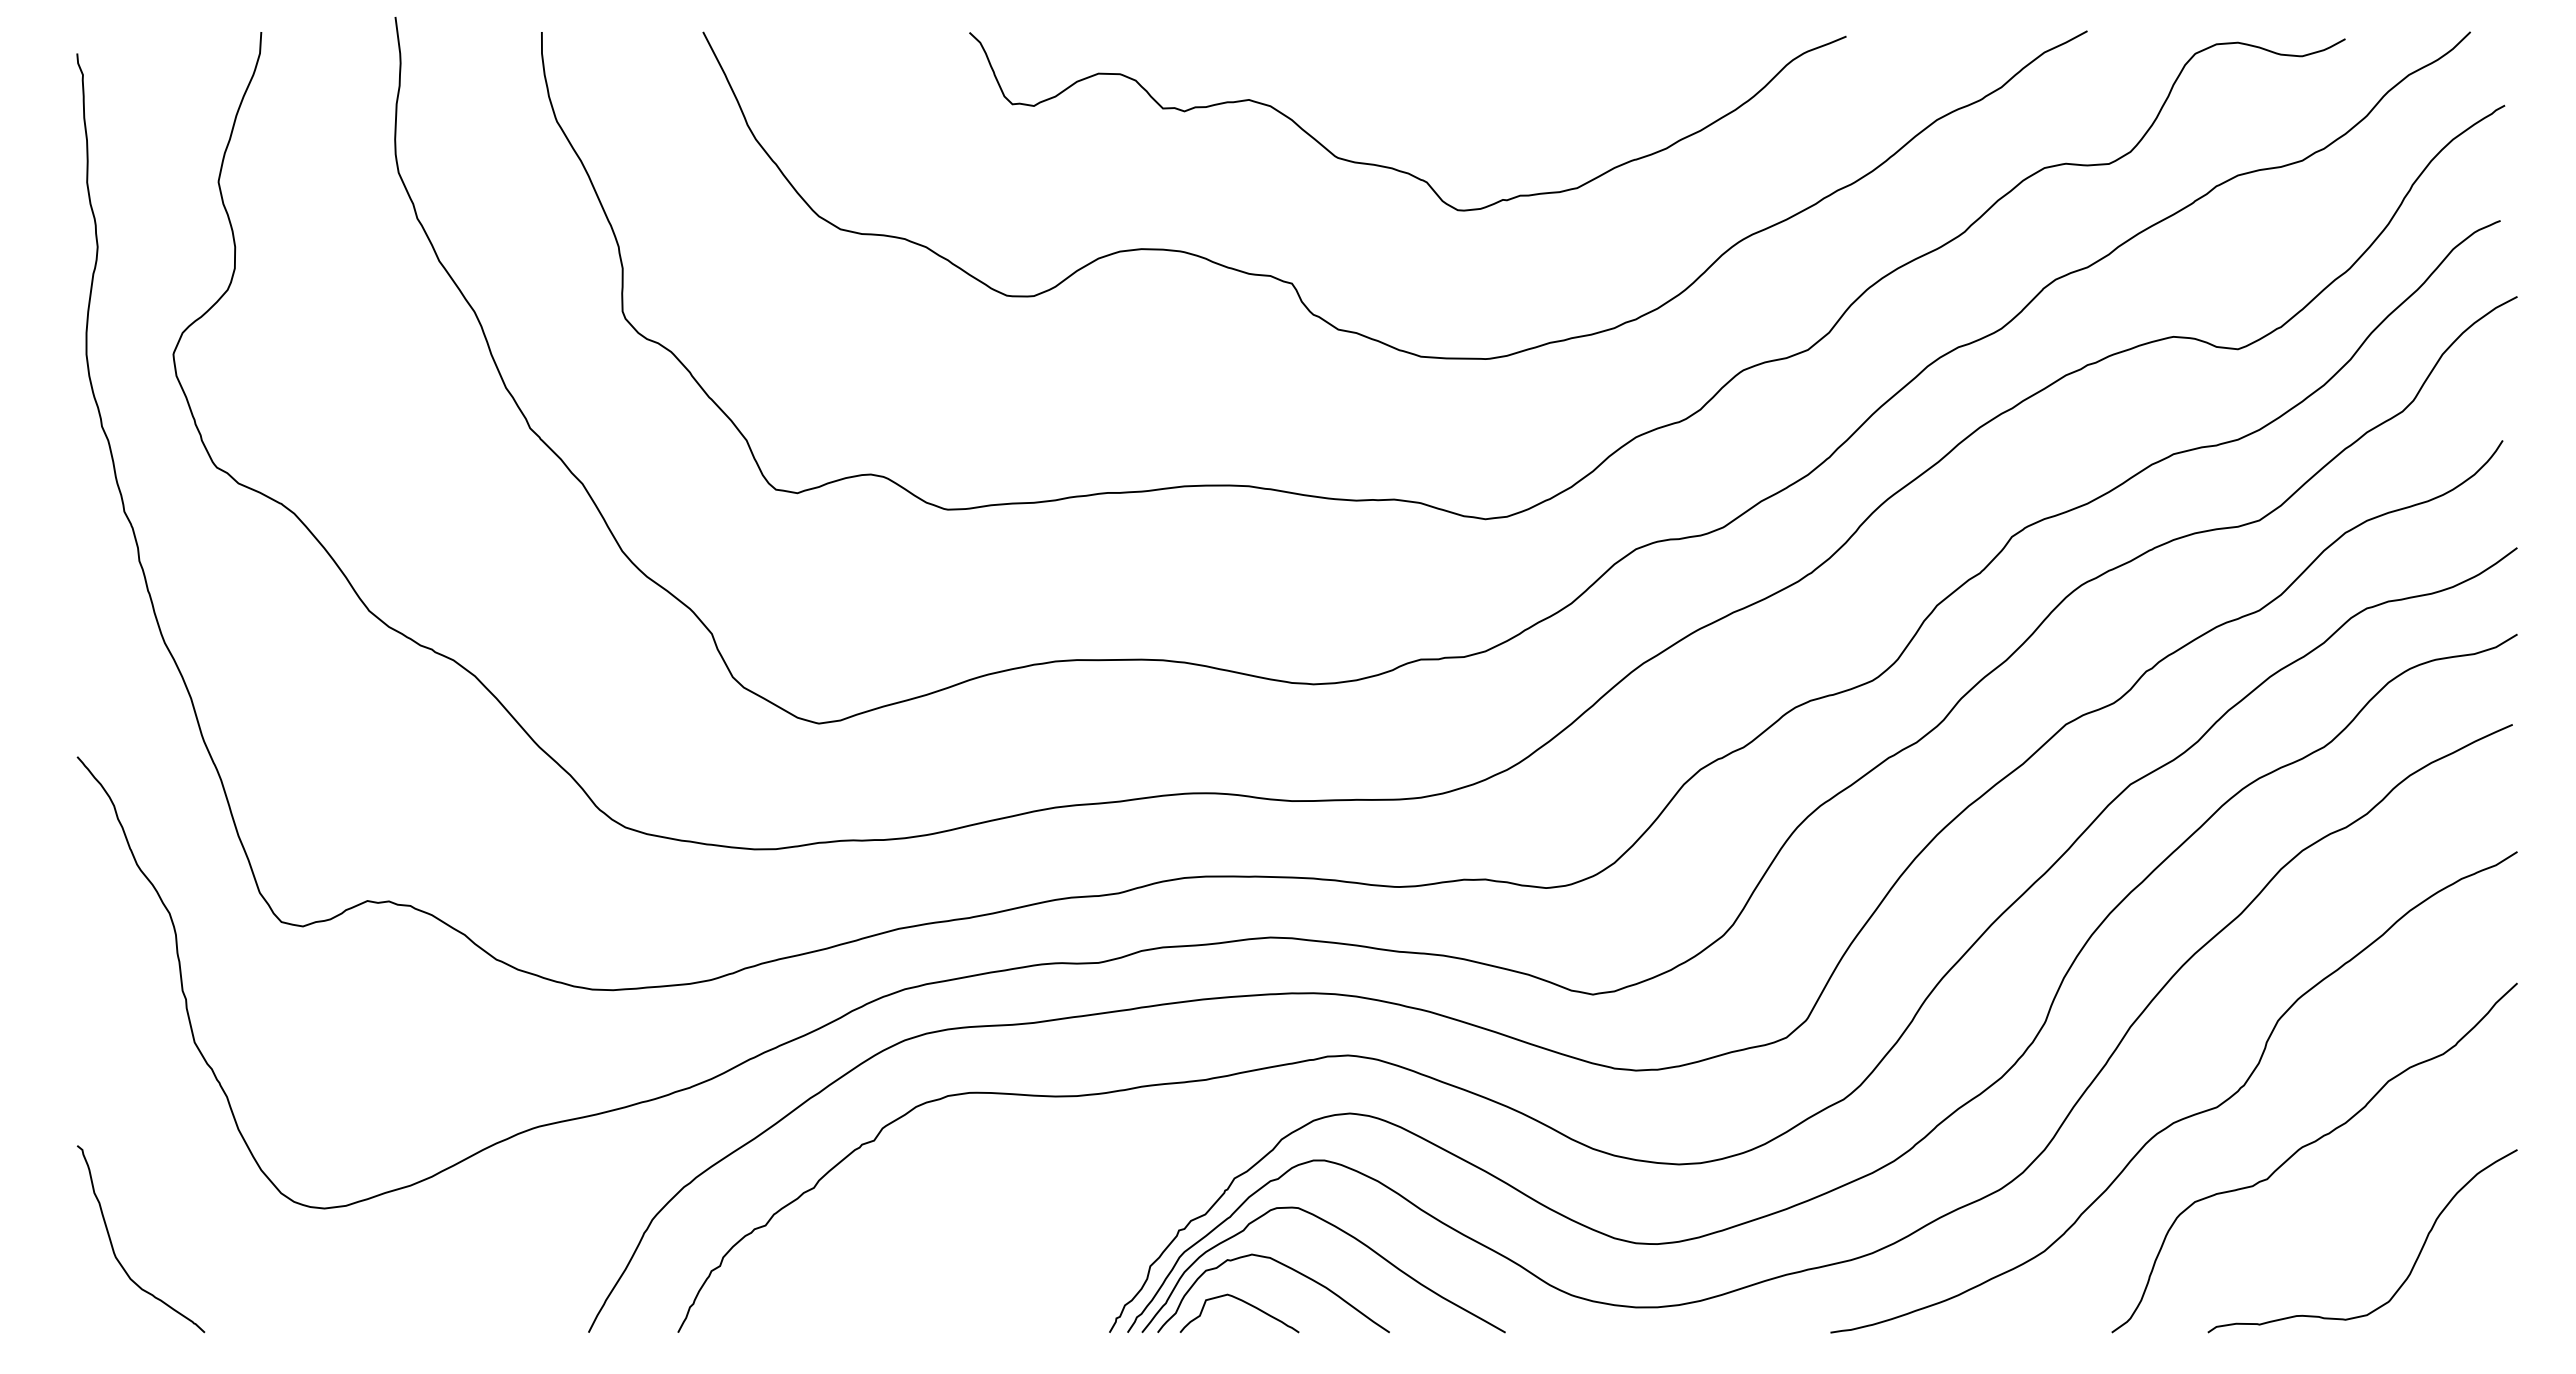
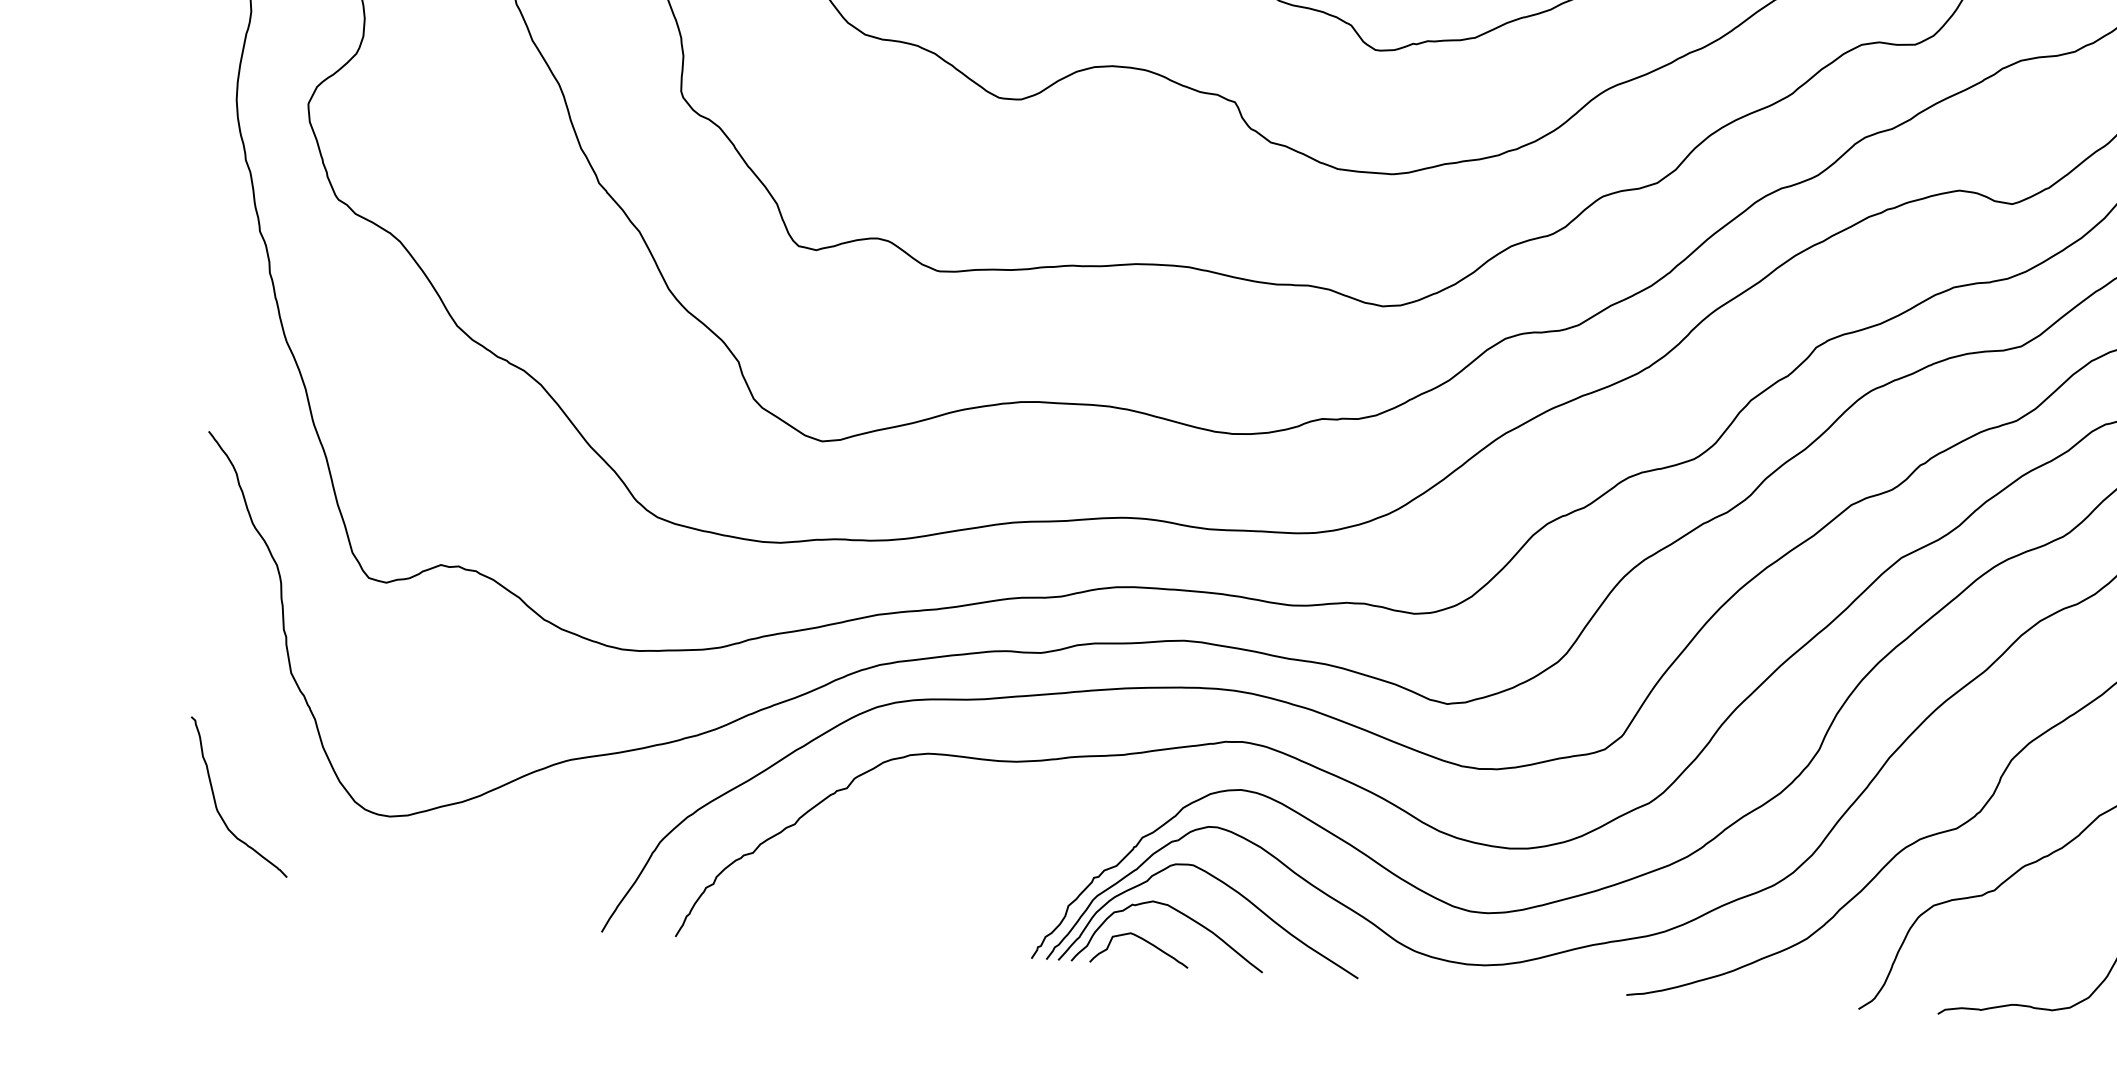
curve: (113, 1246) -> (216, 801), moved

